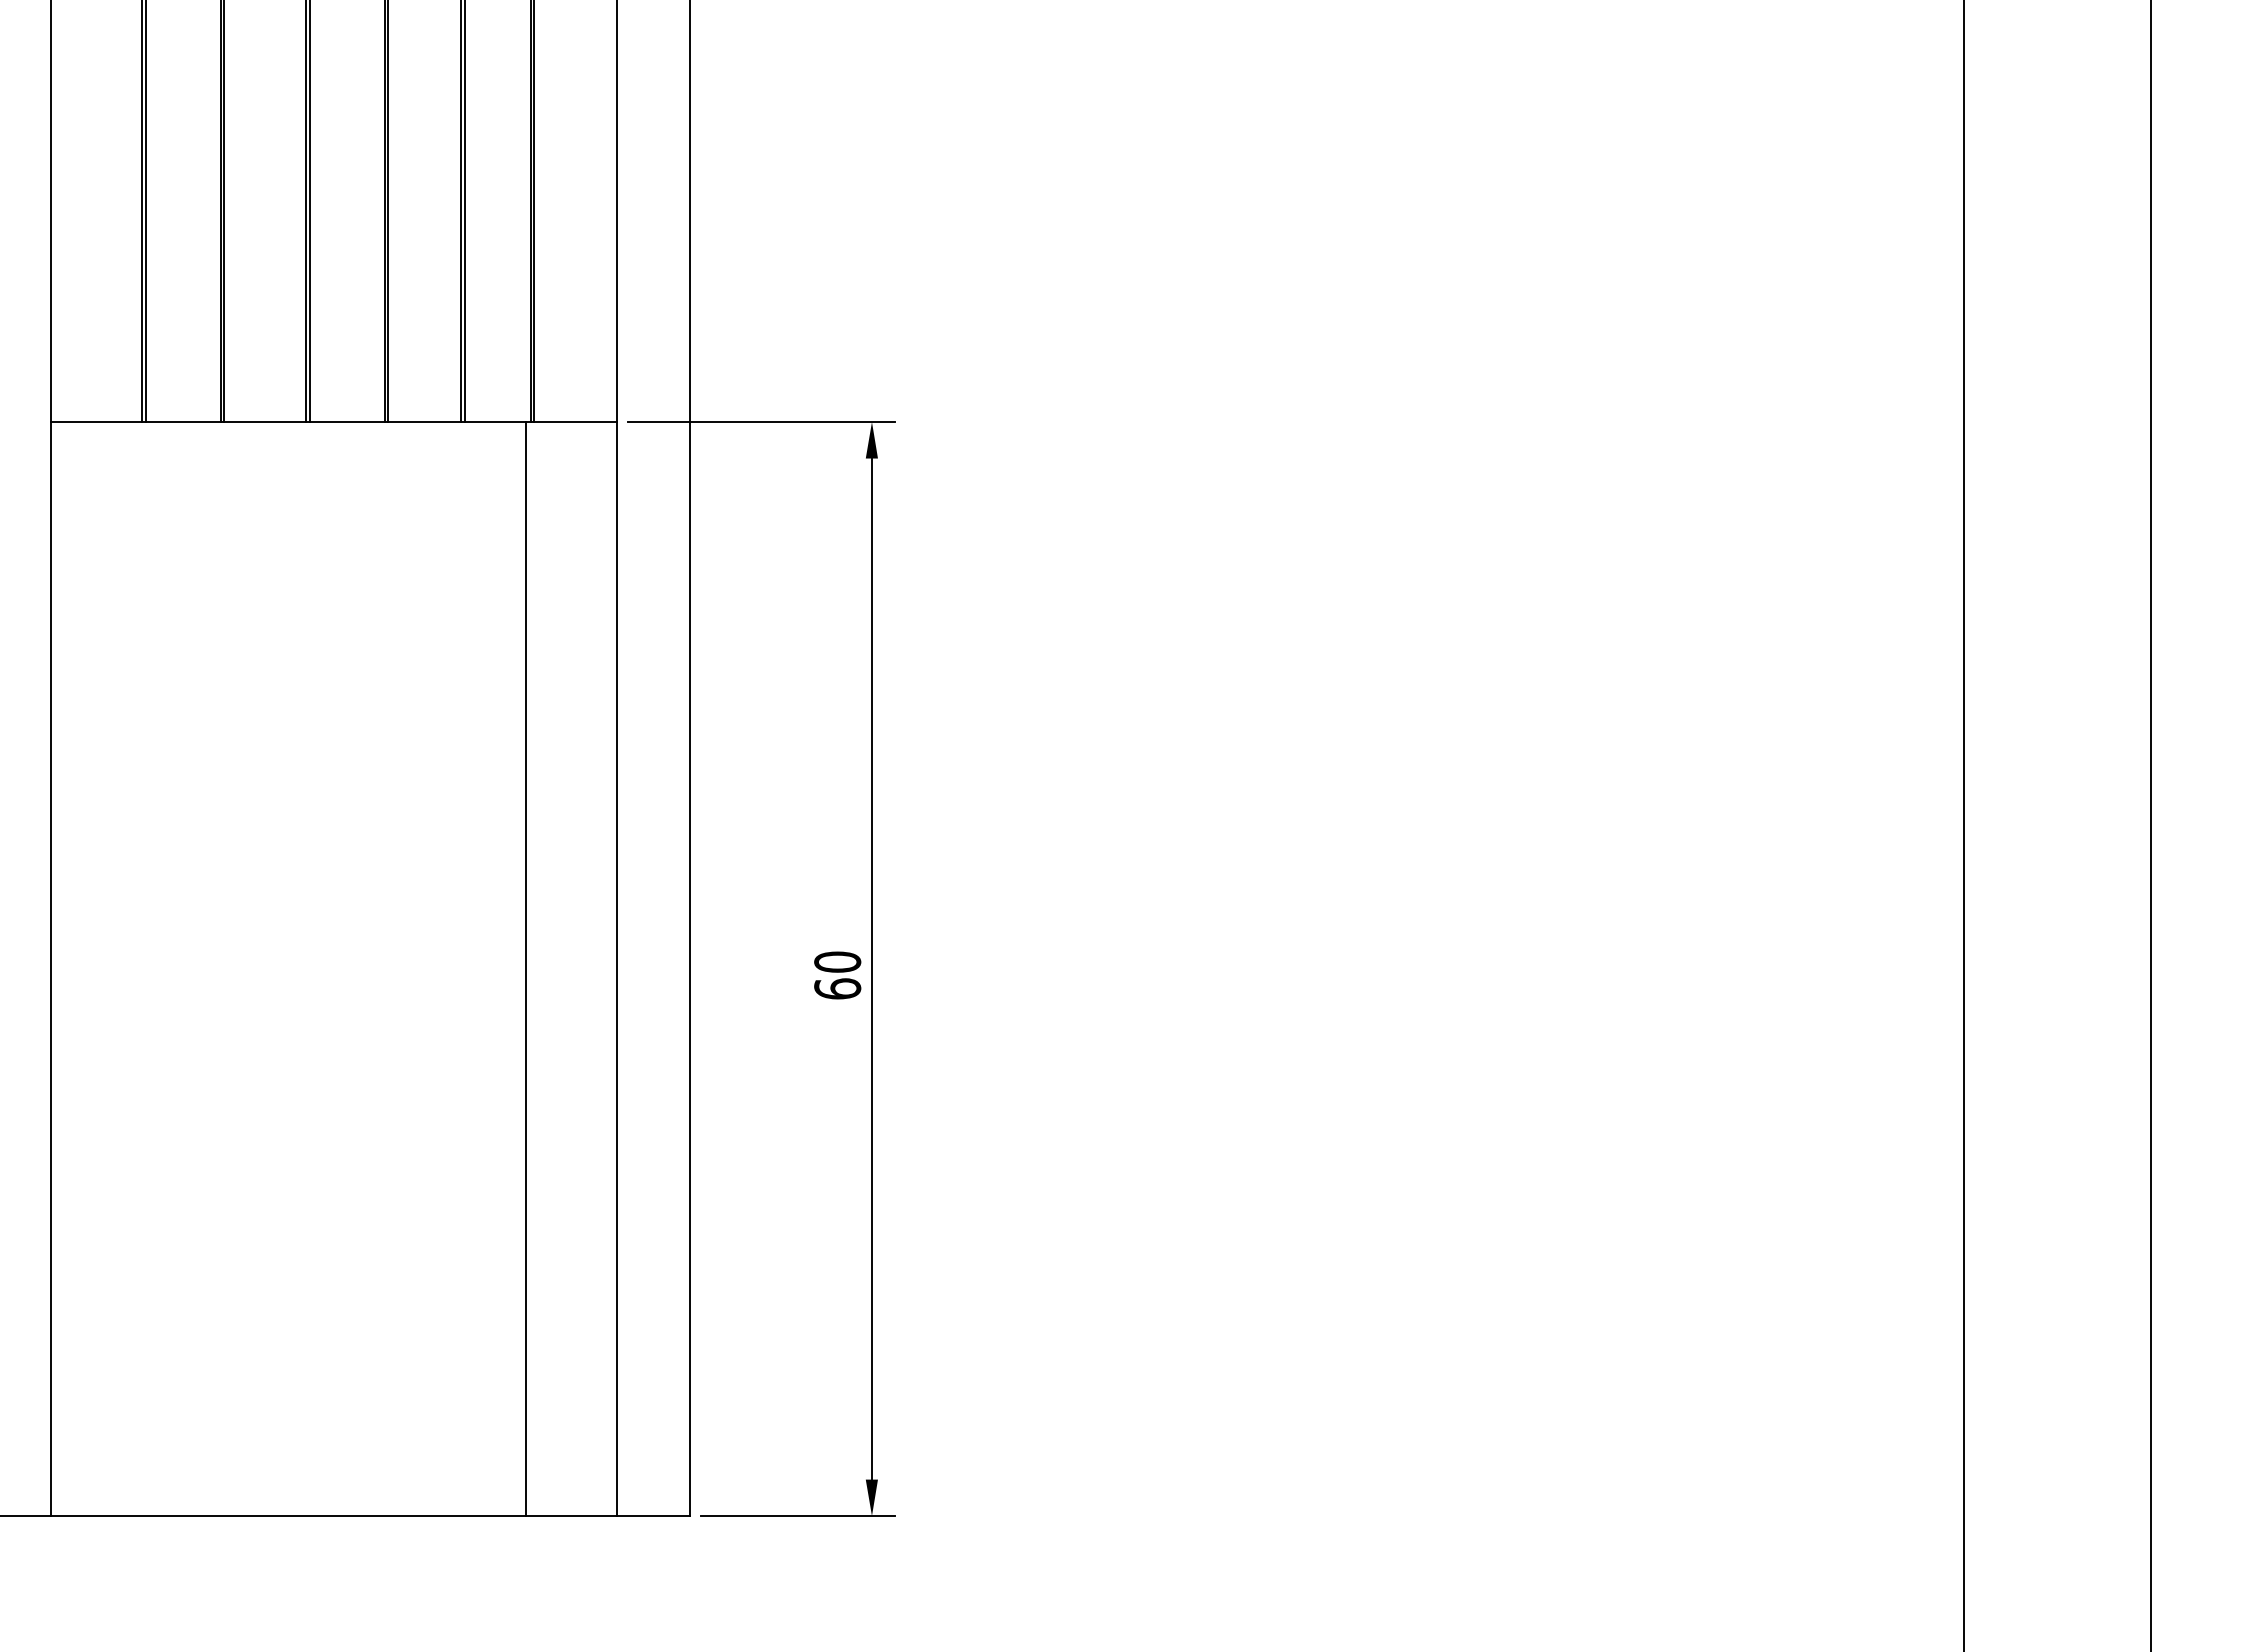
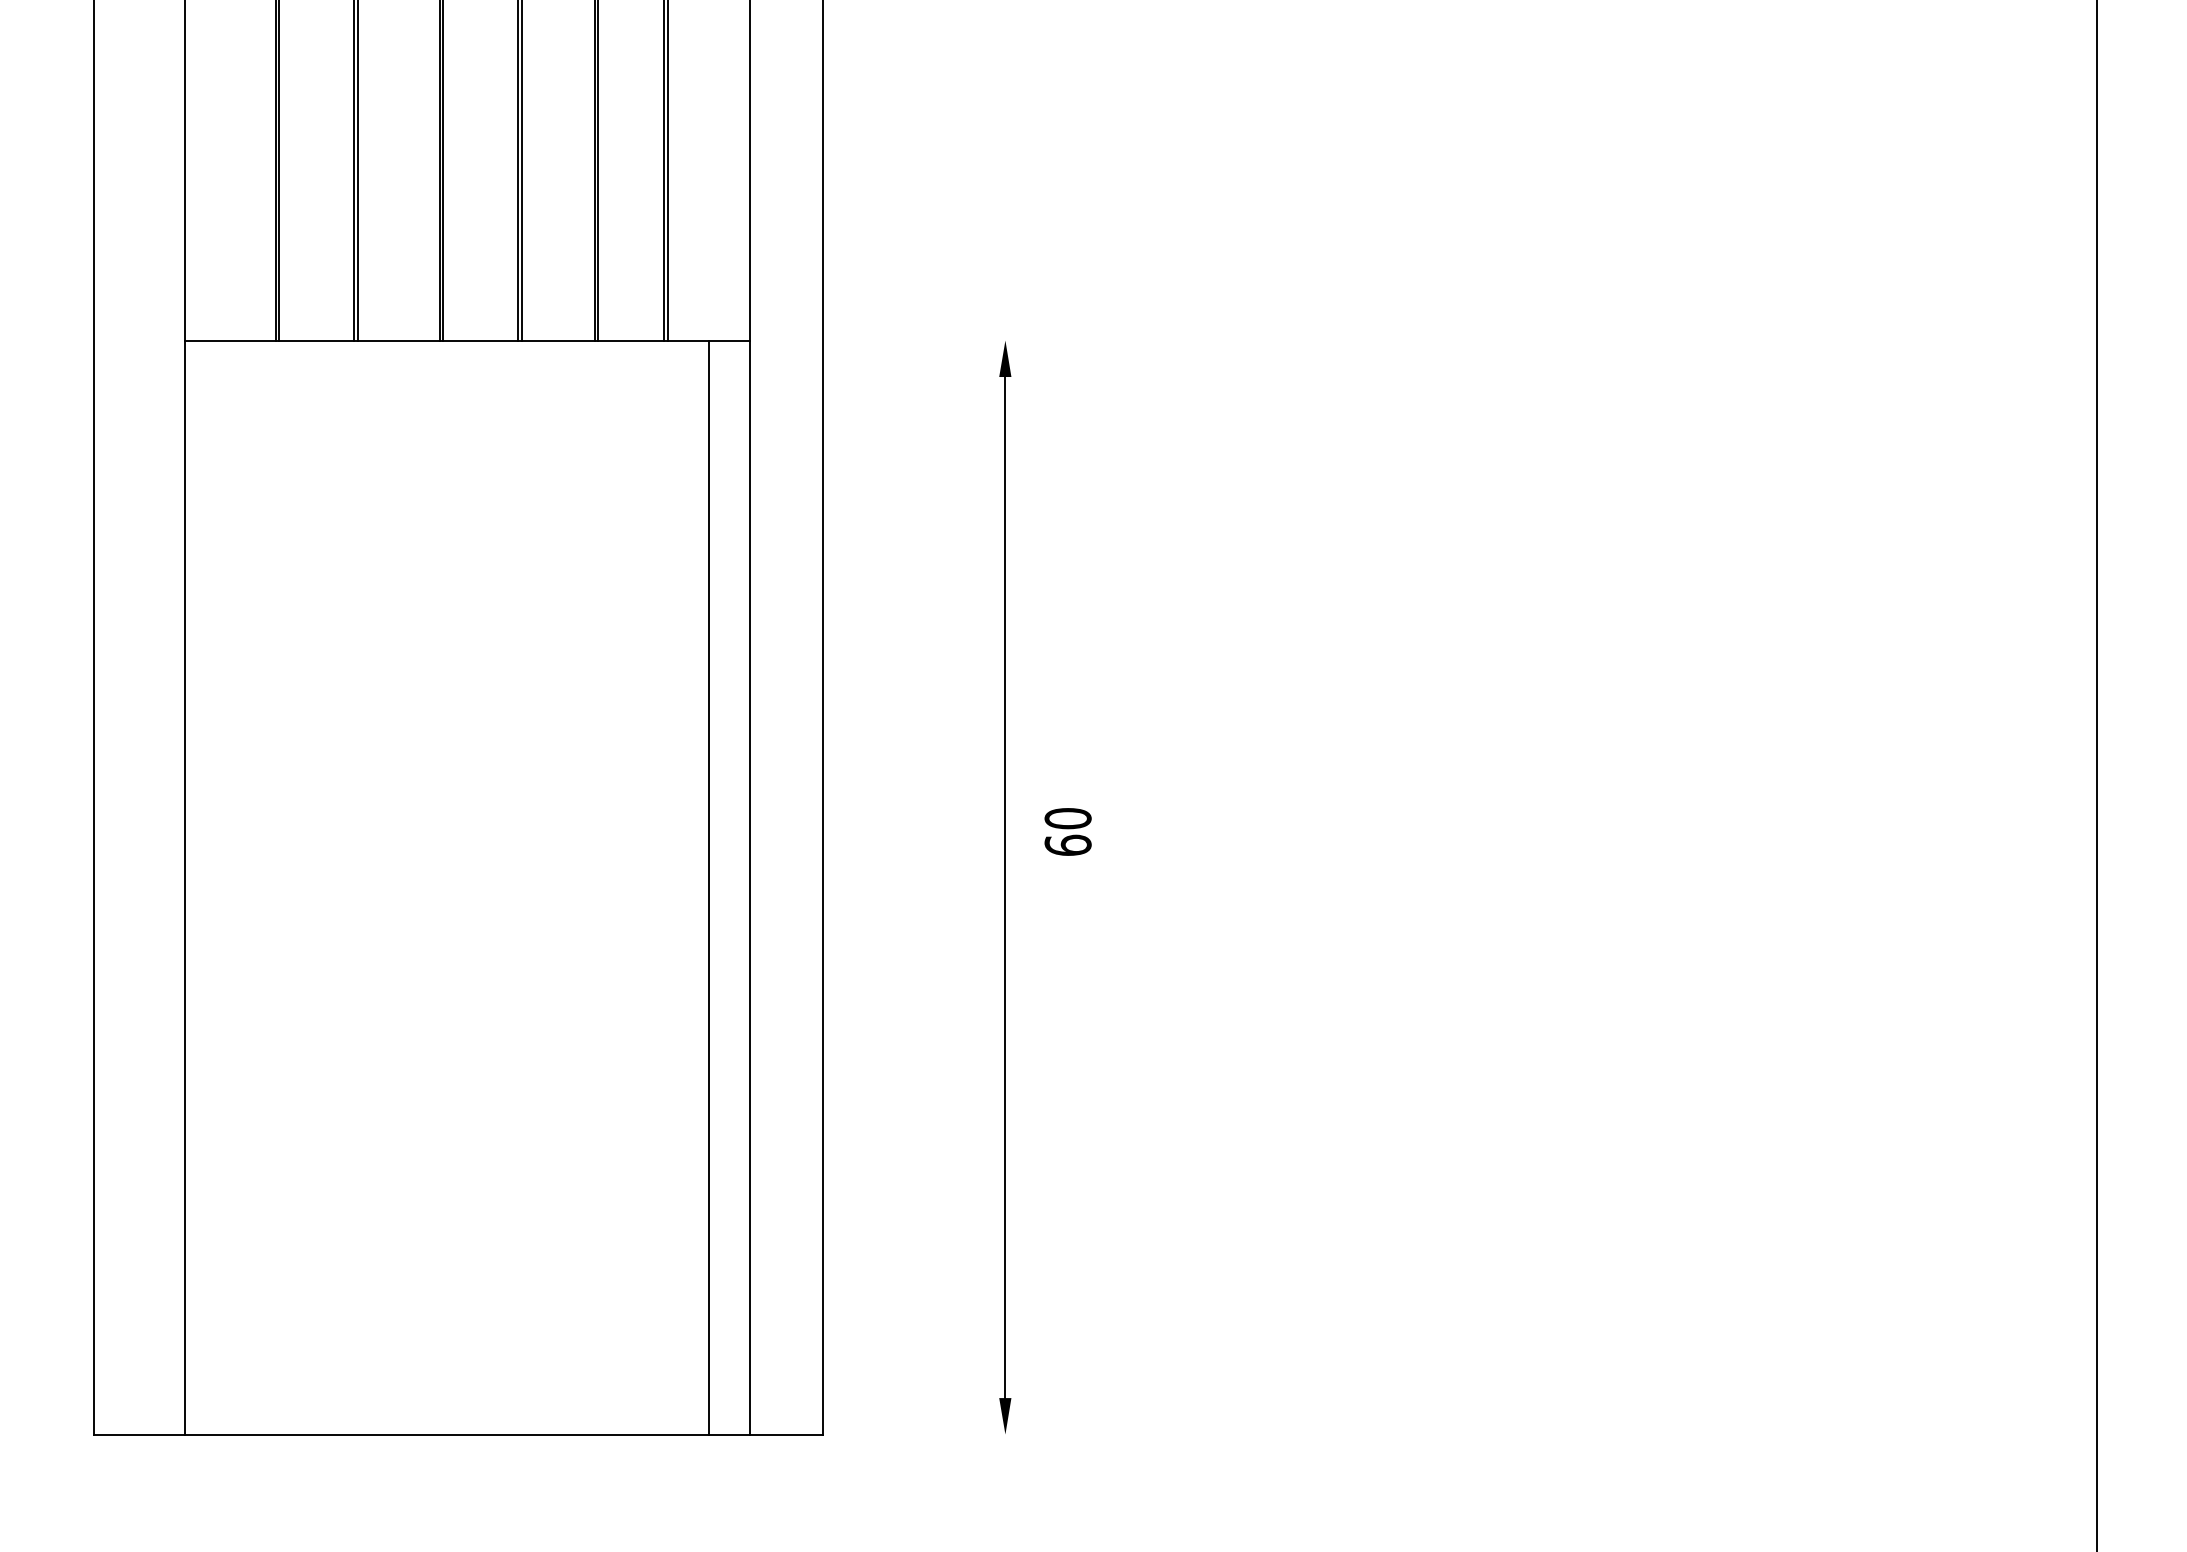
line: (761, 422) -> (894, 340), removed
line: (525, 969) -> (708, 887), moved
text: (837, 975) -> (1067, 831), moved
line: (797, 1516) -> (930, 1434), removed

